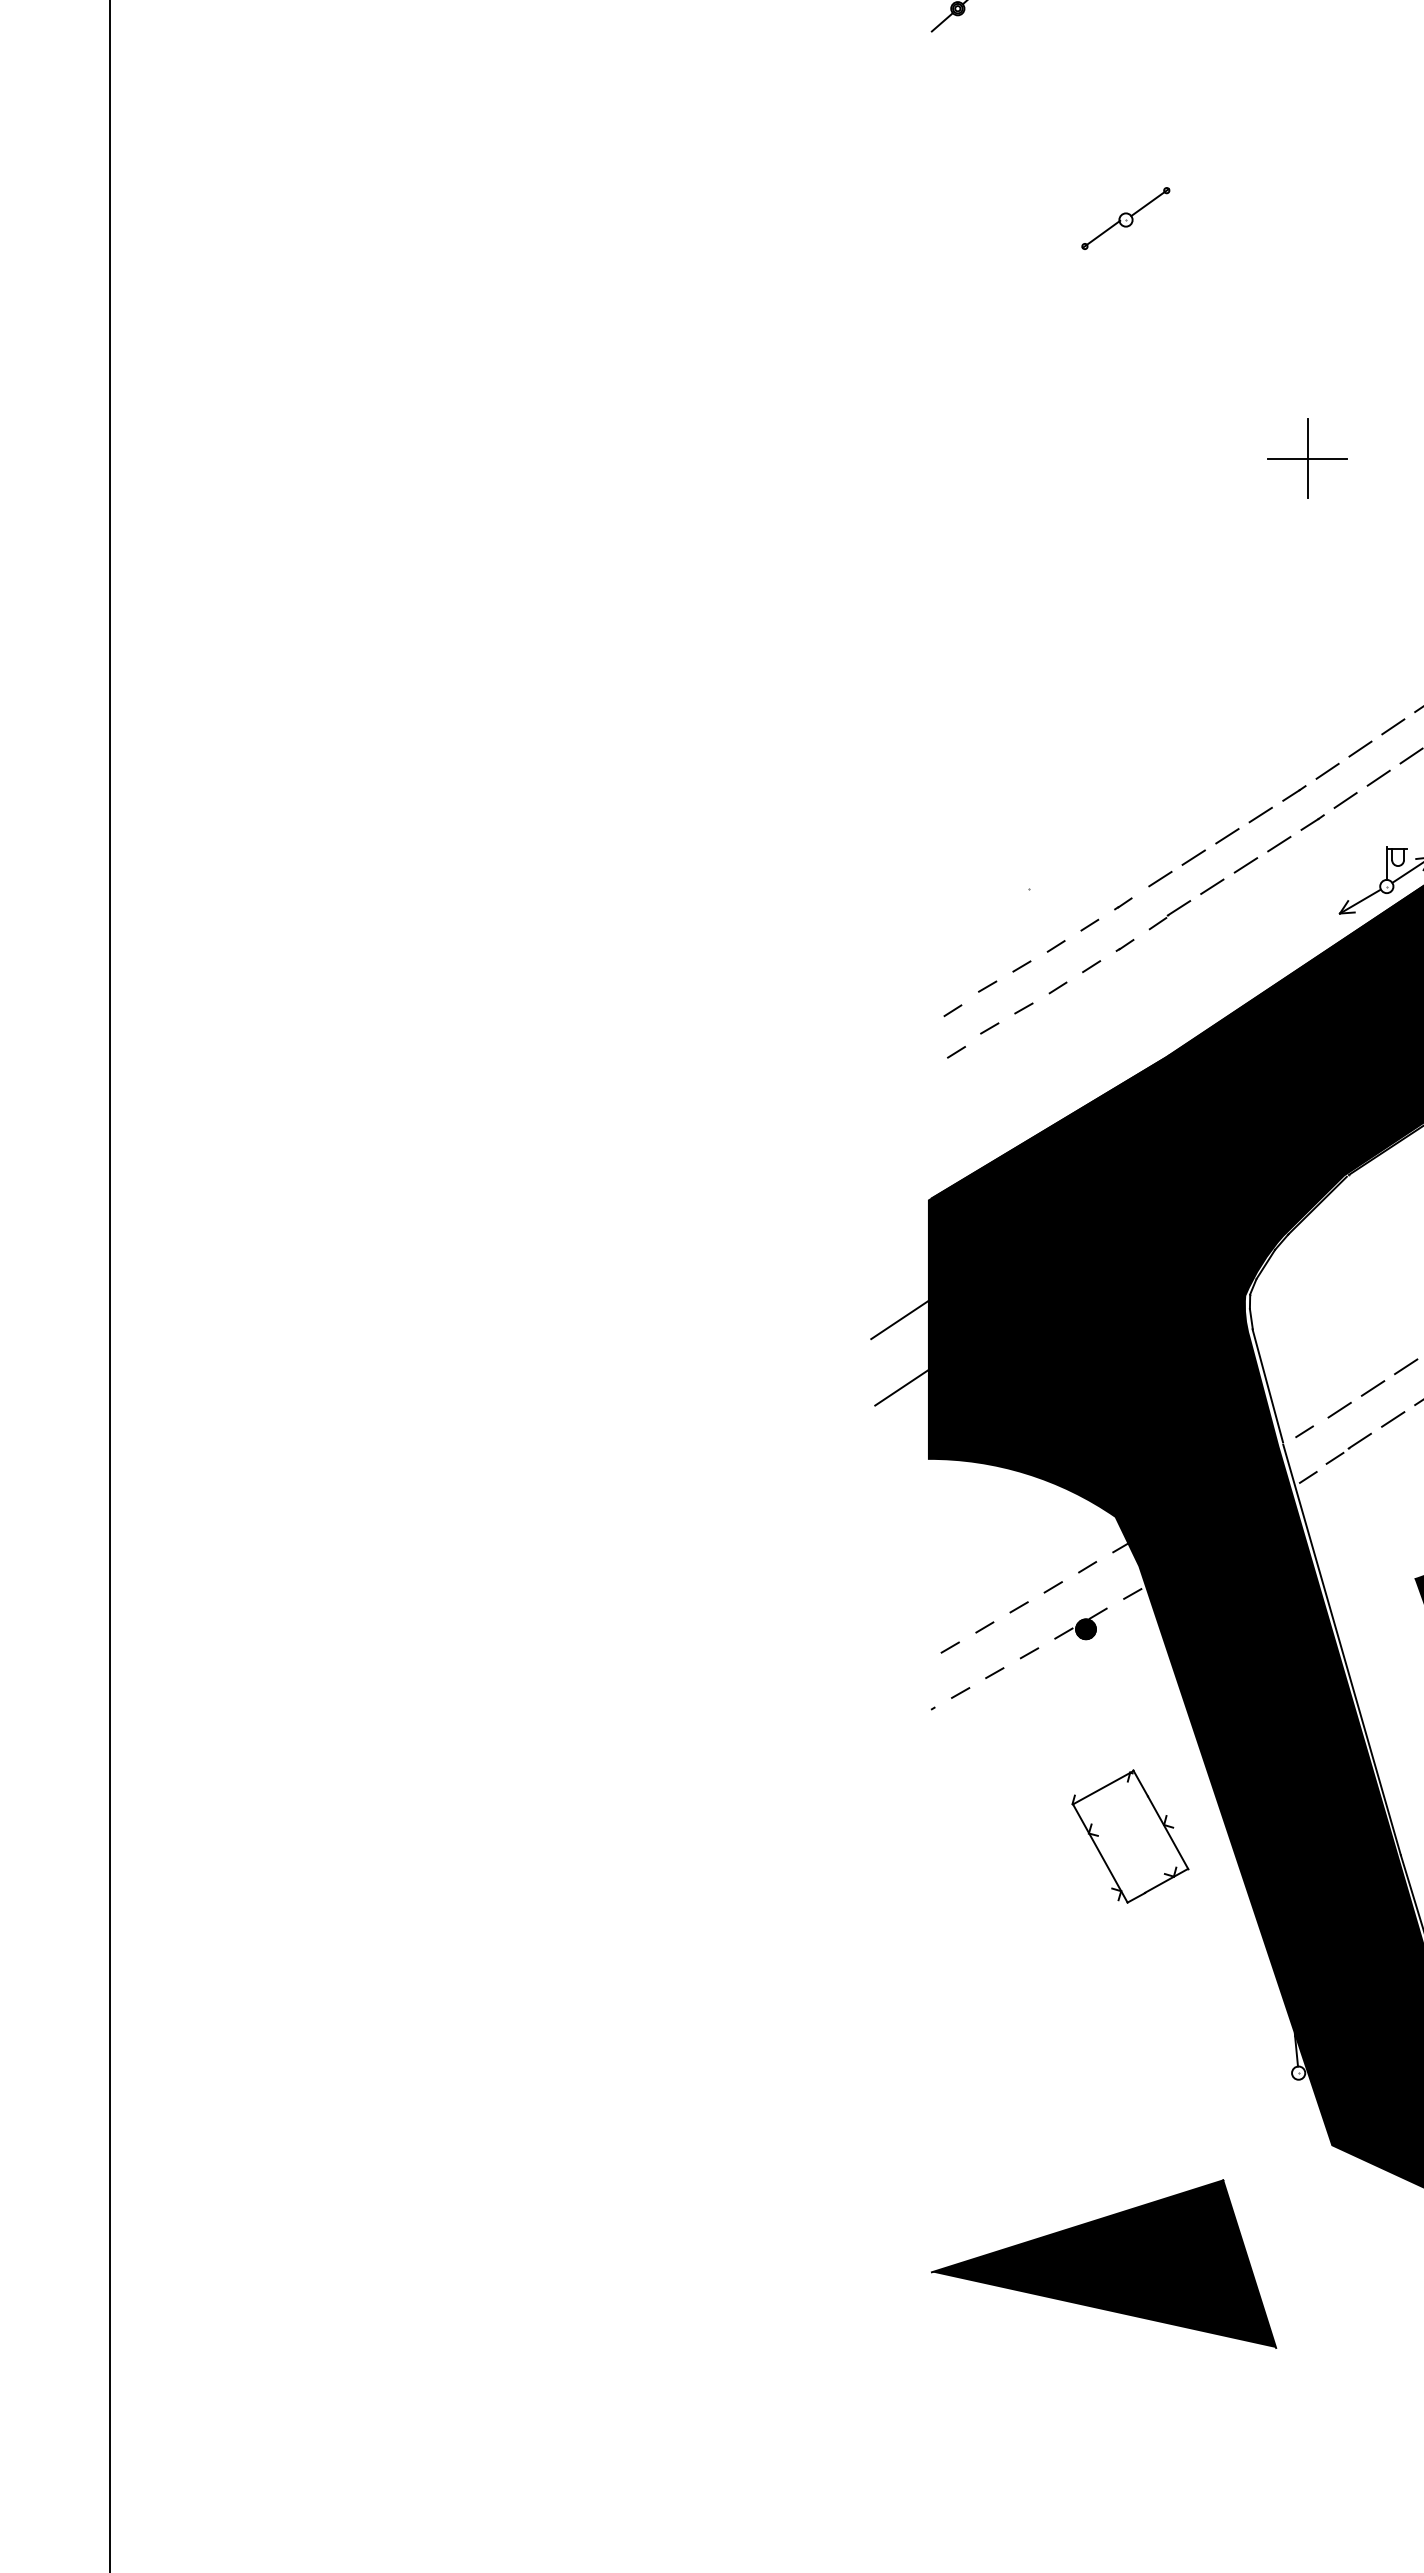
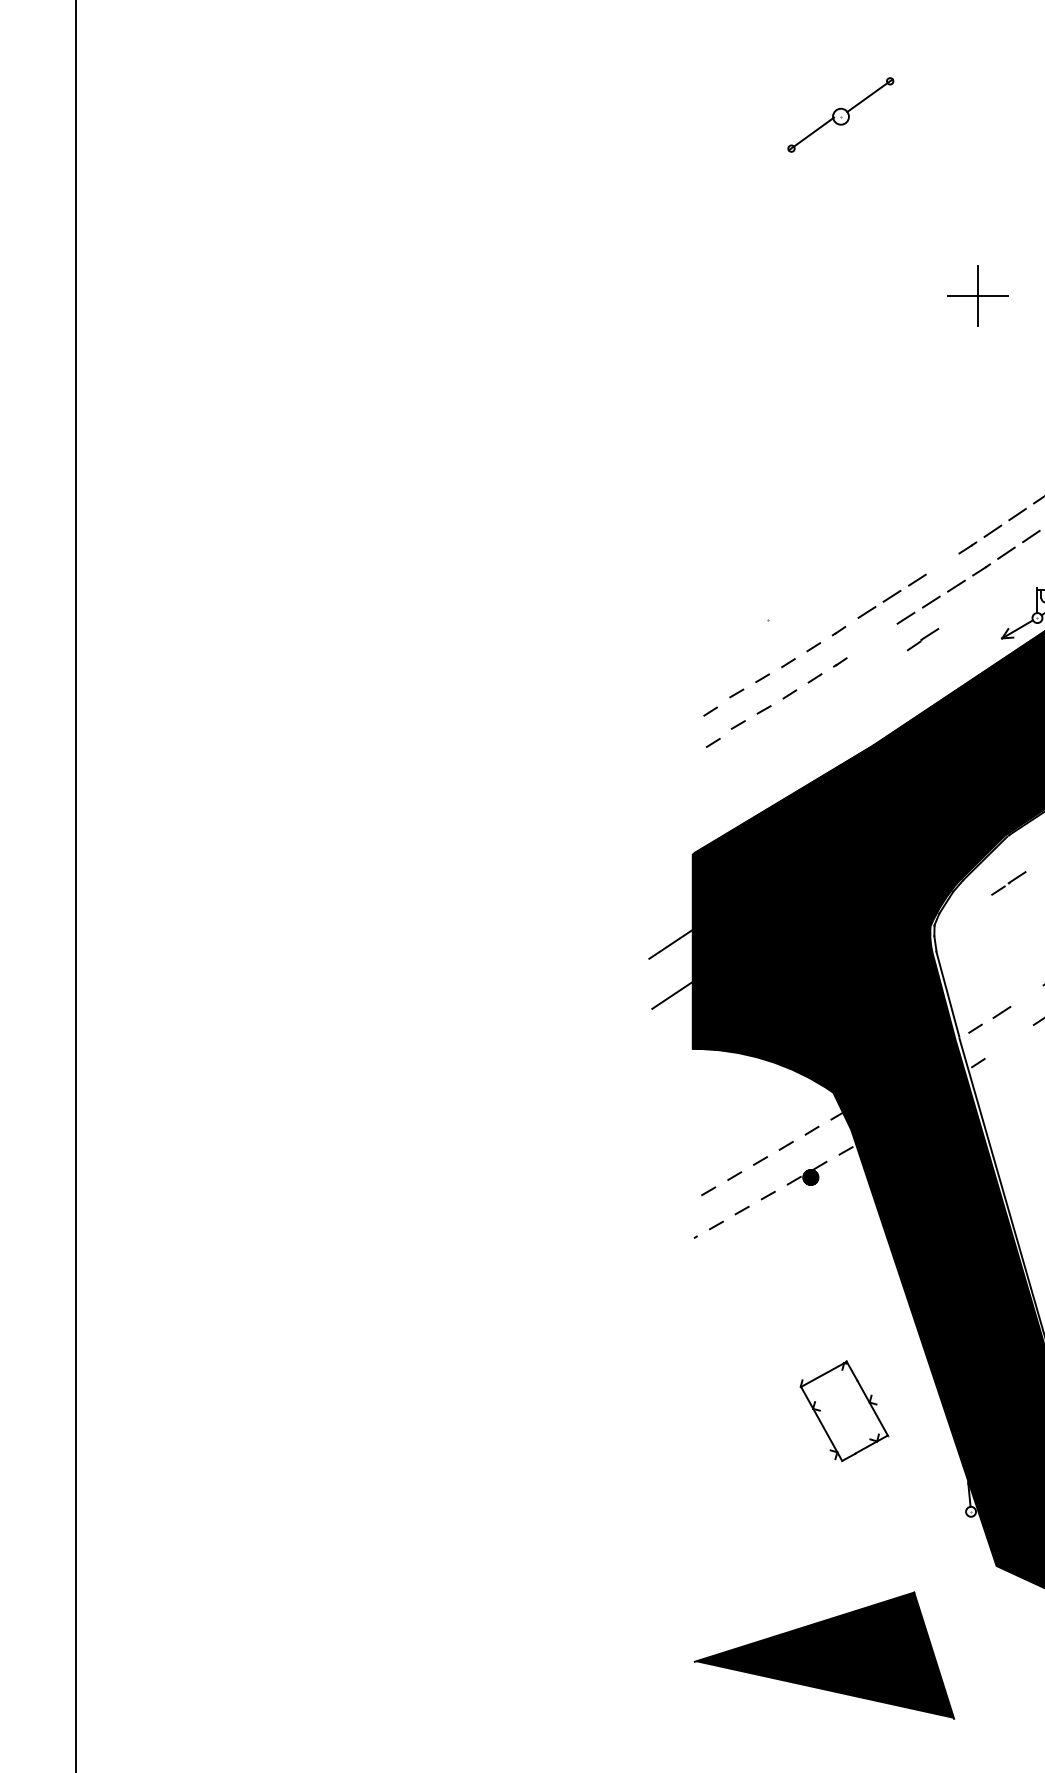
part: (1125, 218) -> (840, 114), size x1.6
line: (1260, 814) -> (942, 563), removed
part: (1169, 915) -> (922, 639), moved
line: (1372, 1388) -> (1026, 996), removed
line: (1348, 1448) -> (1008, 883), moved
part: (1130, 1836) -> (844, 1411), moved

